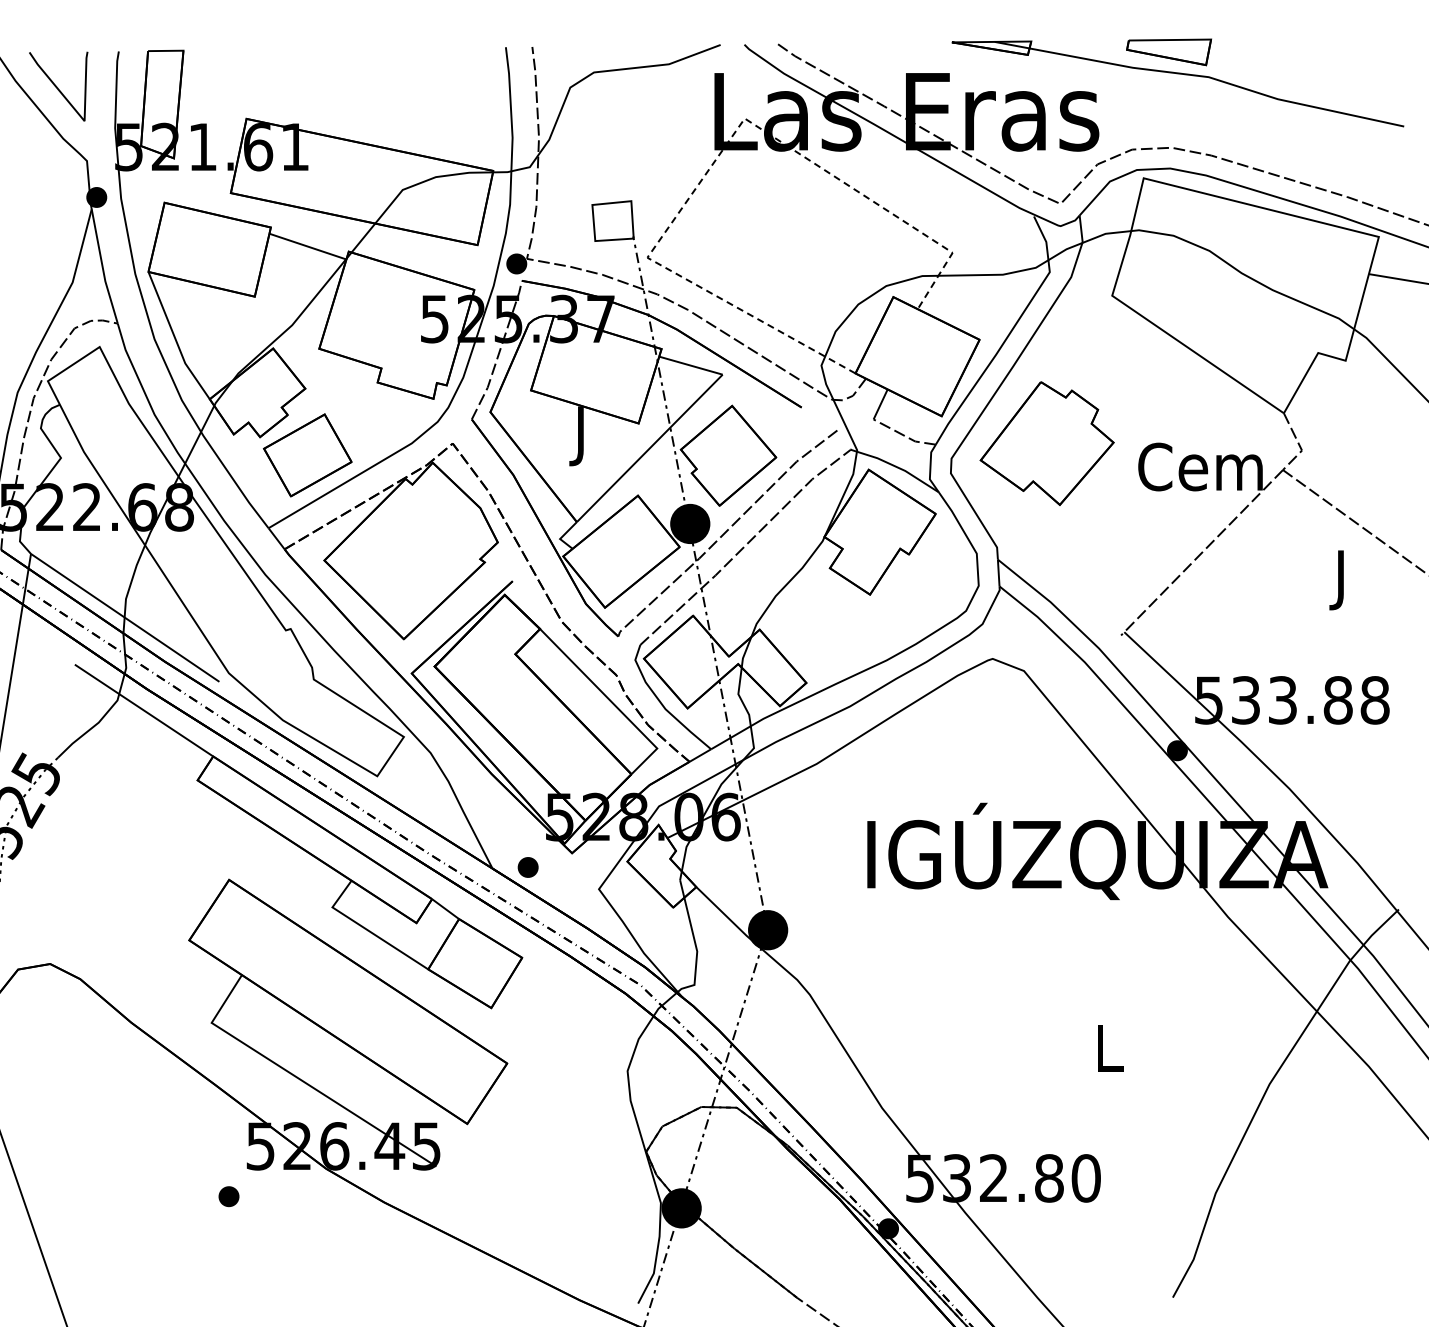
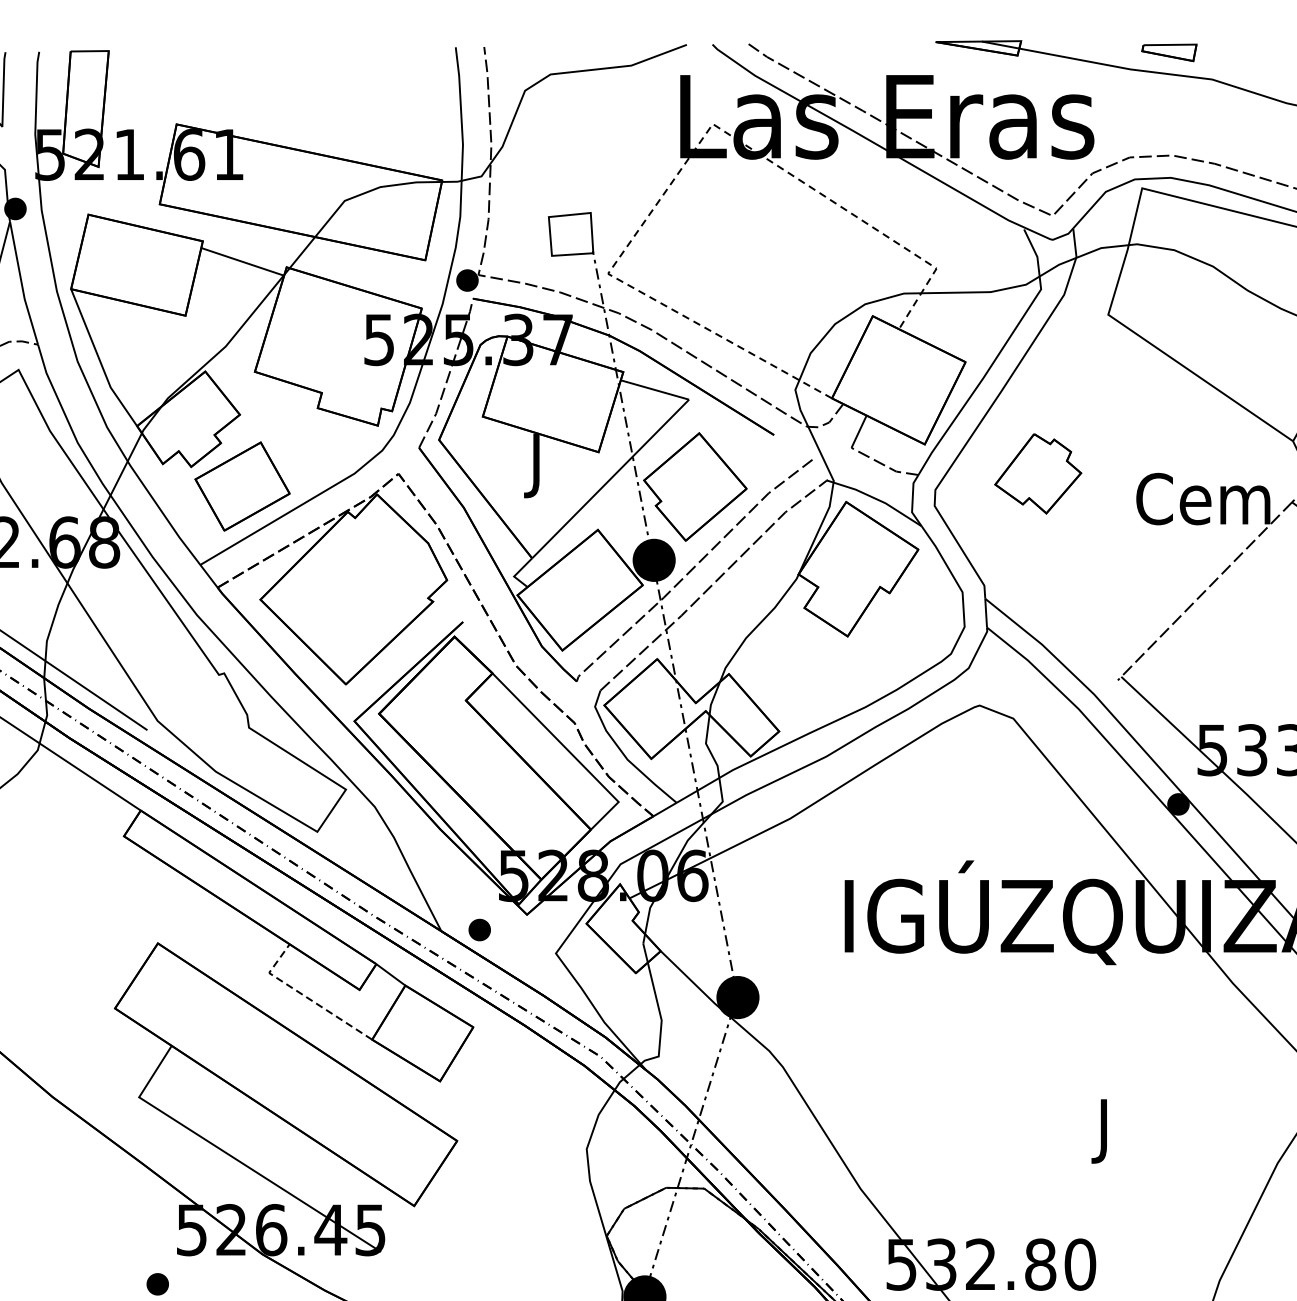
part: (1168, 52) -> (1168, 52), size x0.6
part: (1046, 443) -> (1037, 473), size x0.6
line: (365, 928) -> (304, 995), solid -> dashed
text: (1109, 1054) -> (1105, 1131), L -> J

